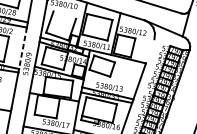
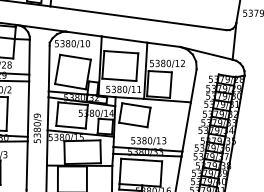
line: (64, 14) -> (75, 56), added
line: (22, 48) -> (28, 109), dashed -> solid
line: (150, 51) -> (193, 85), added

